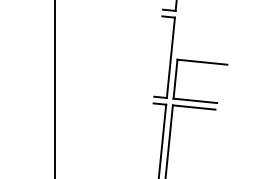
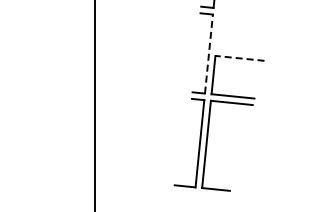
line: (170, 58) -> (208, 54), solid -> dashed
line: (201, 62) -> (239, 58), solid -> dashed

